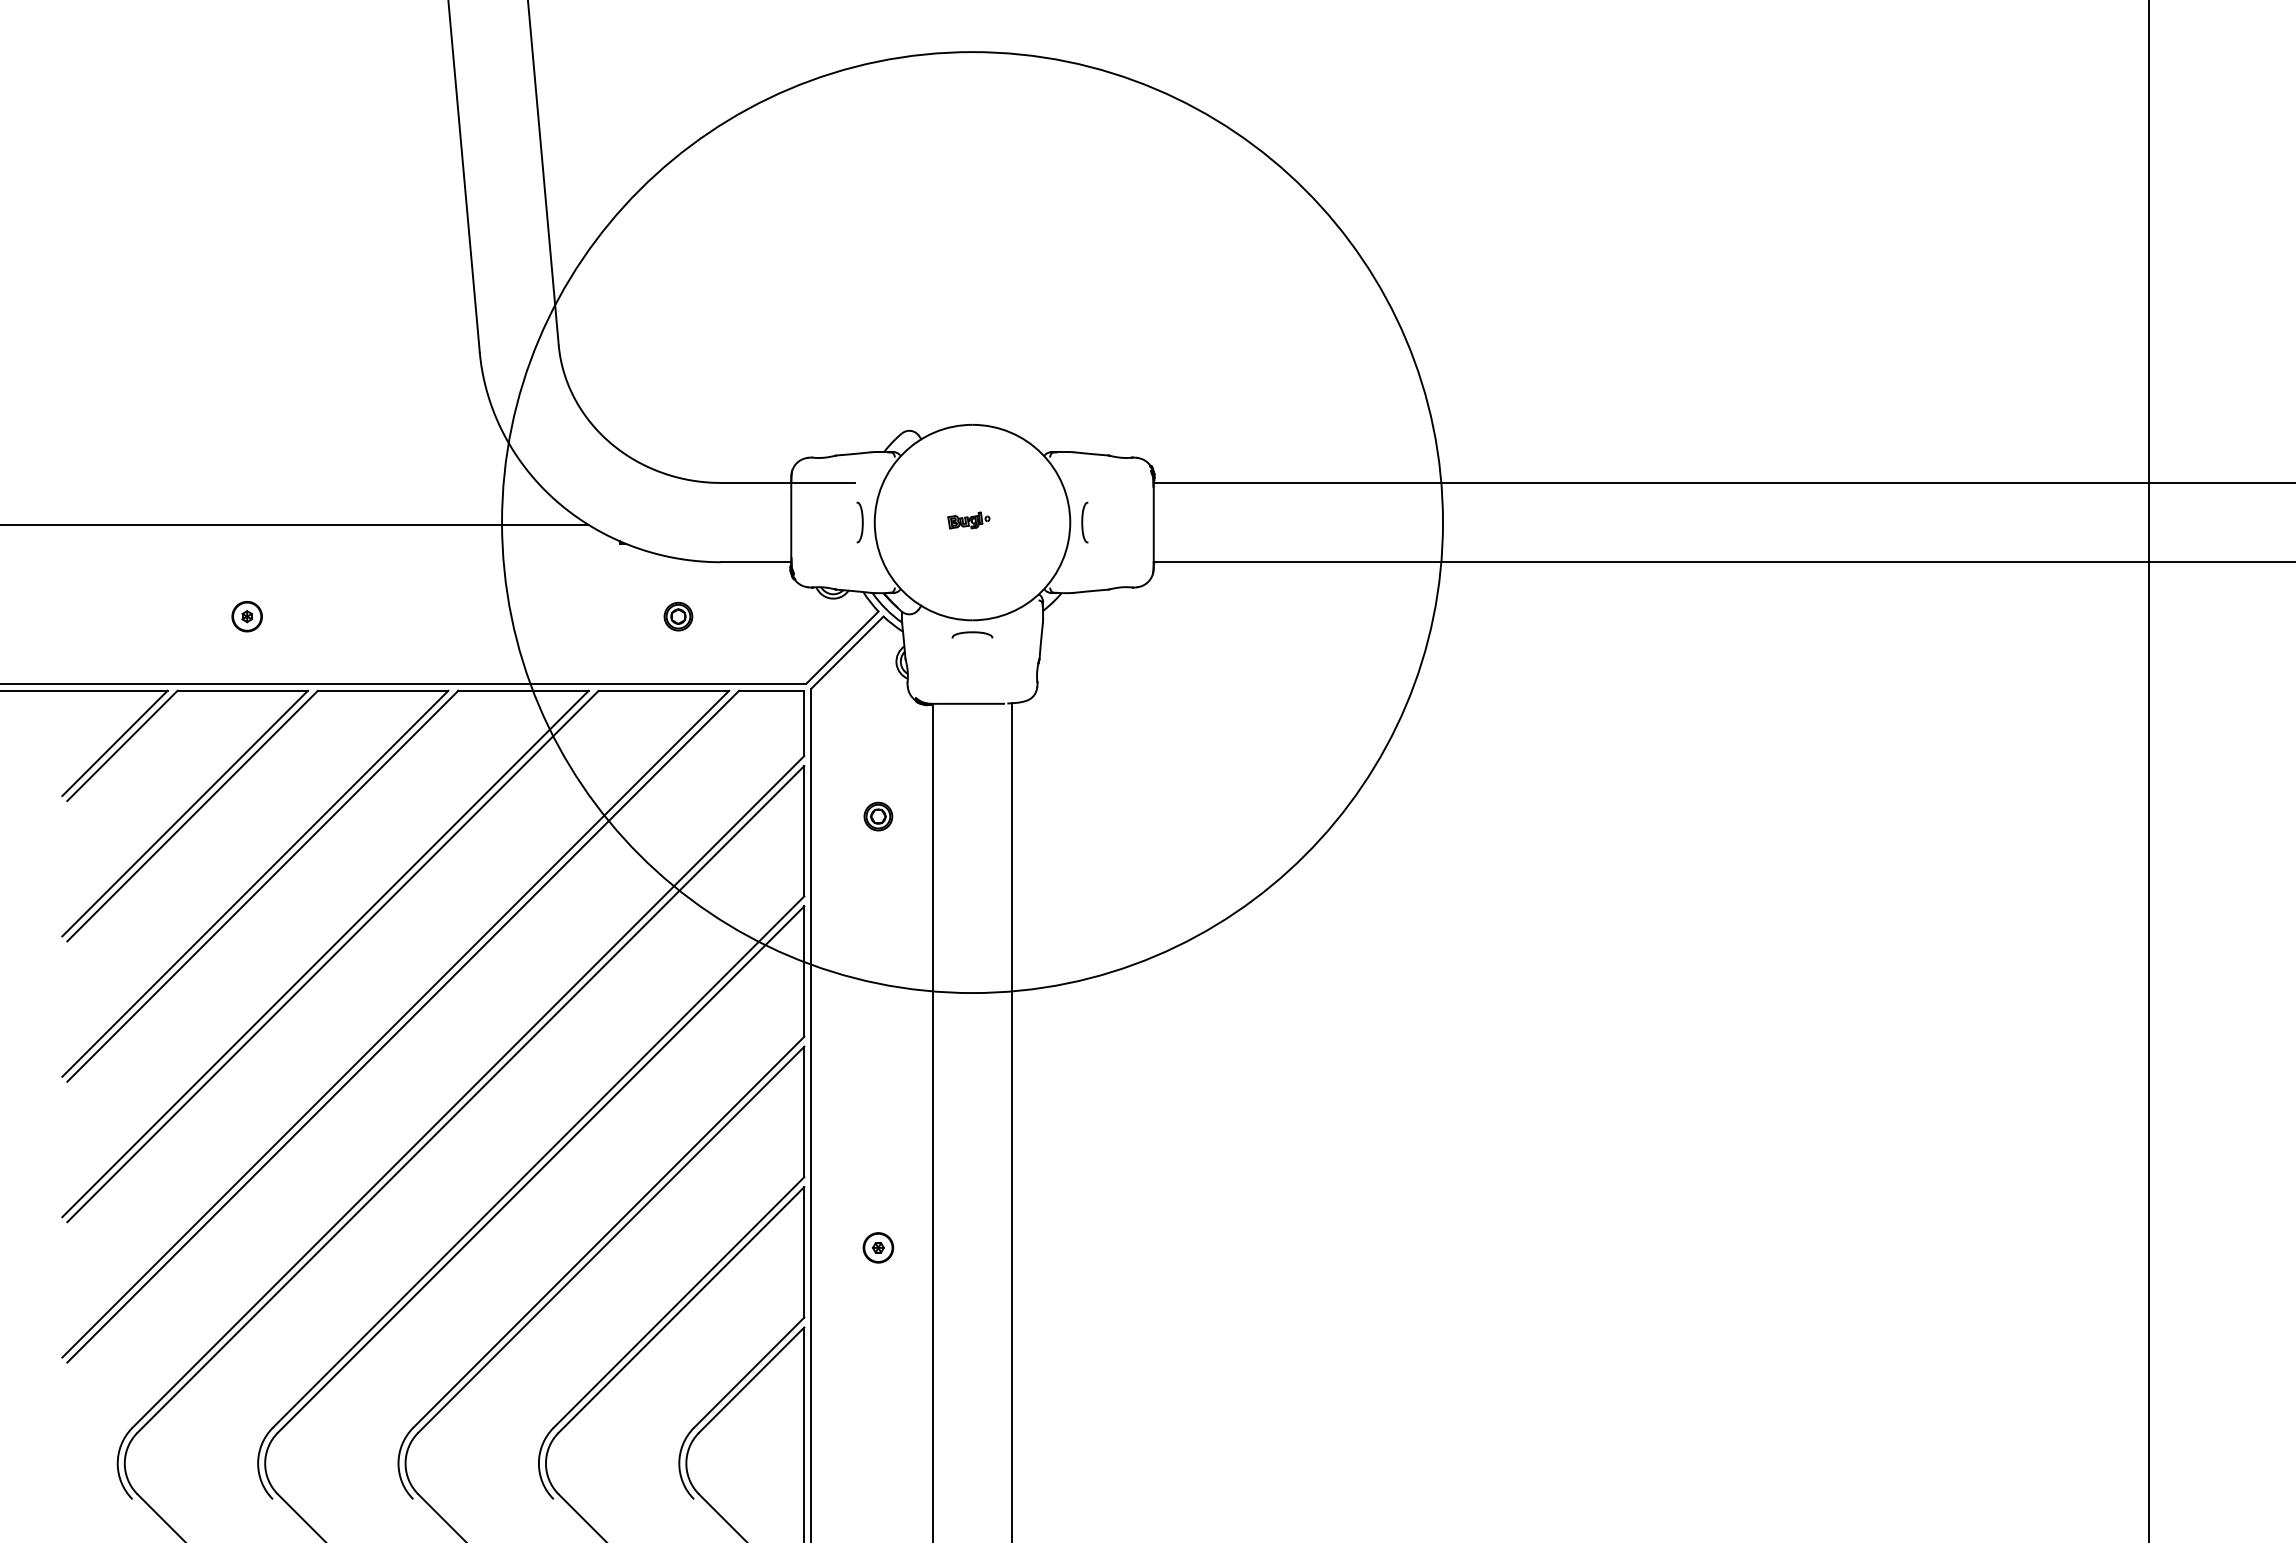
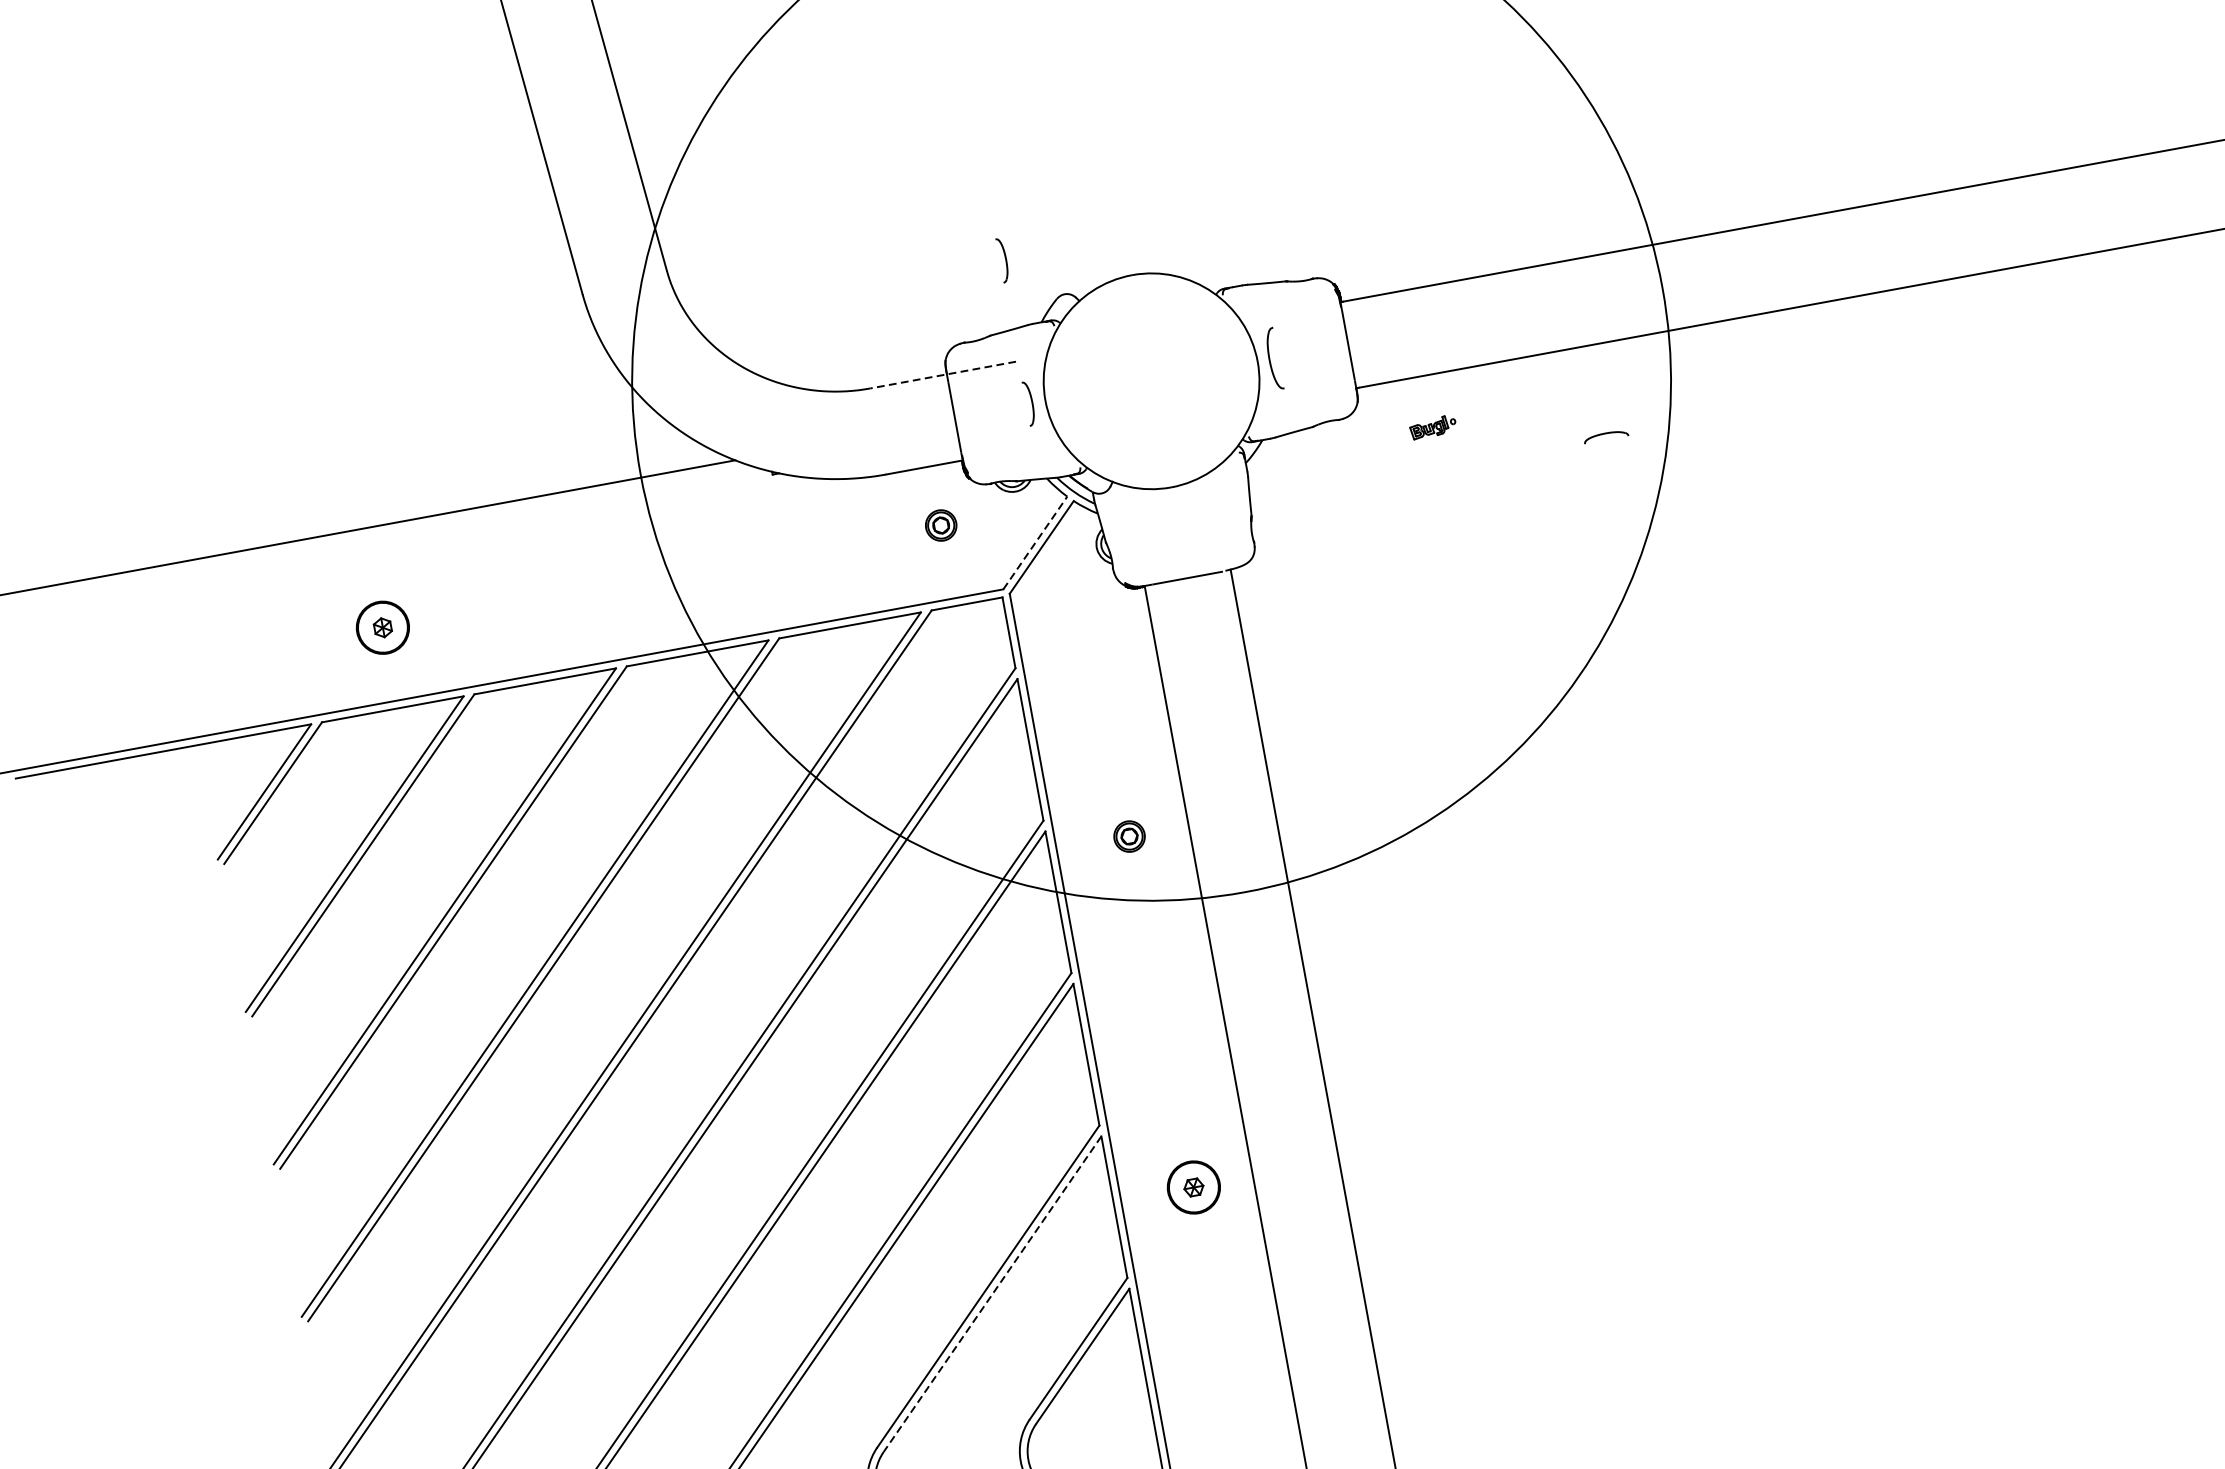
part: (859, 390) -> (1002, 260), added
line: (787, 482) -> (942, 374), solid -> dashed
part: (968, 520) -> (1432, 427), moved
part: (1084, 522) -> (1273, 358), size x1.4
part: (246, 616) -> (382, 627), size x1.6
part: (678, 616) -> (941, 525), moved
part: (972, 634) -> (1606, 435), moved
line: (842, 647) -> (1035, 542), solid -> dashed
part: (878, 816) -> (1129, 836), moved
part: (878, 1247) -> (1193, 1187), size x1.6
line: (681, 1309) -> (992, 1293), solid -> dashed

